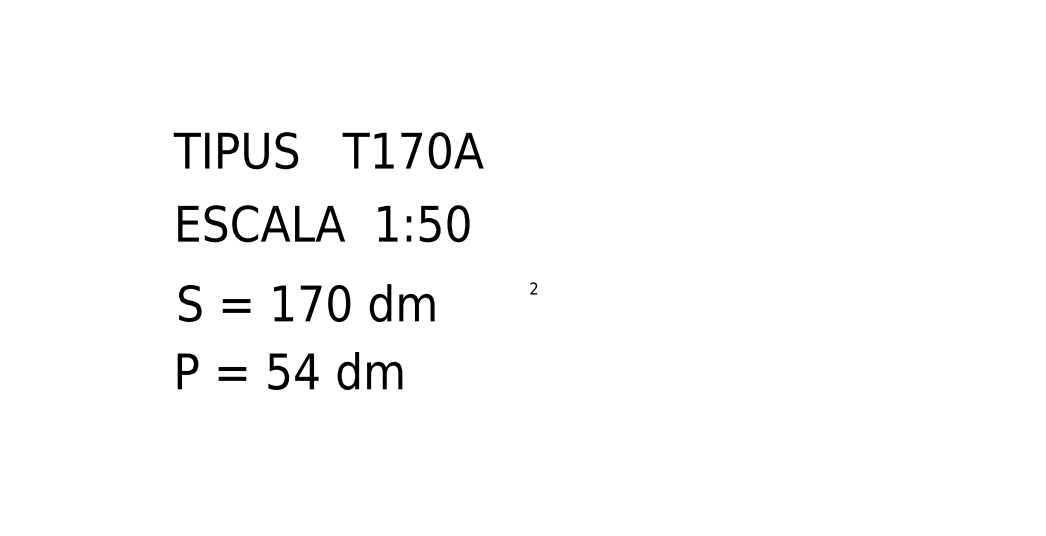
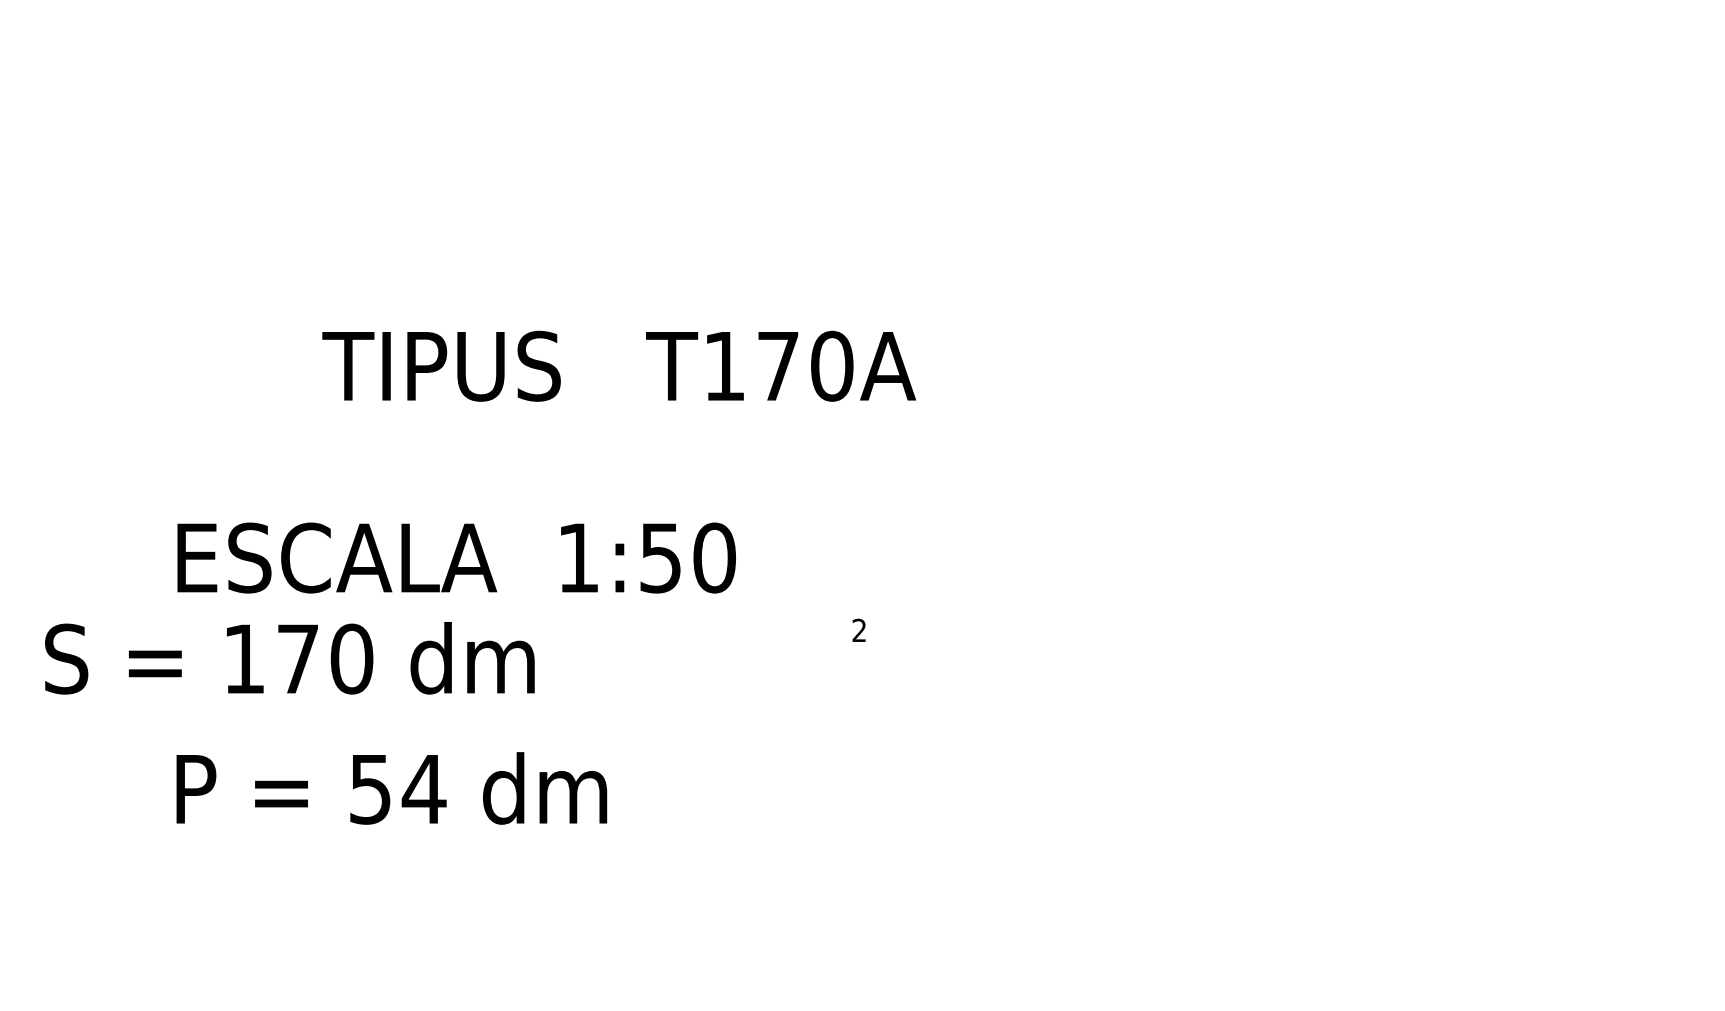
text: (328, 150) -> (618, 365), moved
text: (323, 223) -> (456, 557), moved
text: (306, 302) -> (289, 657), moved

